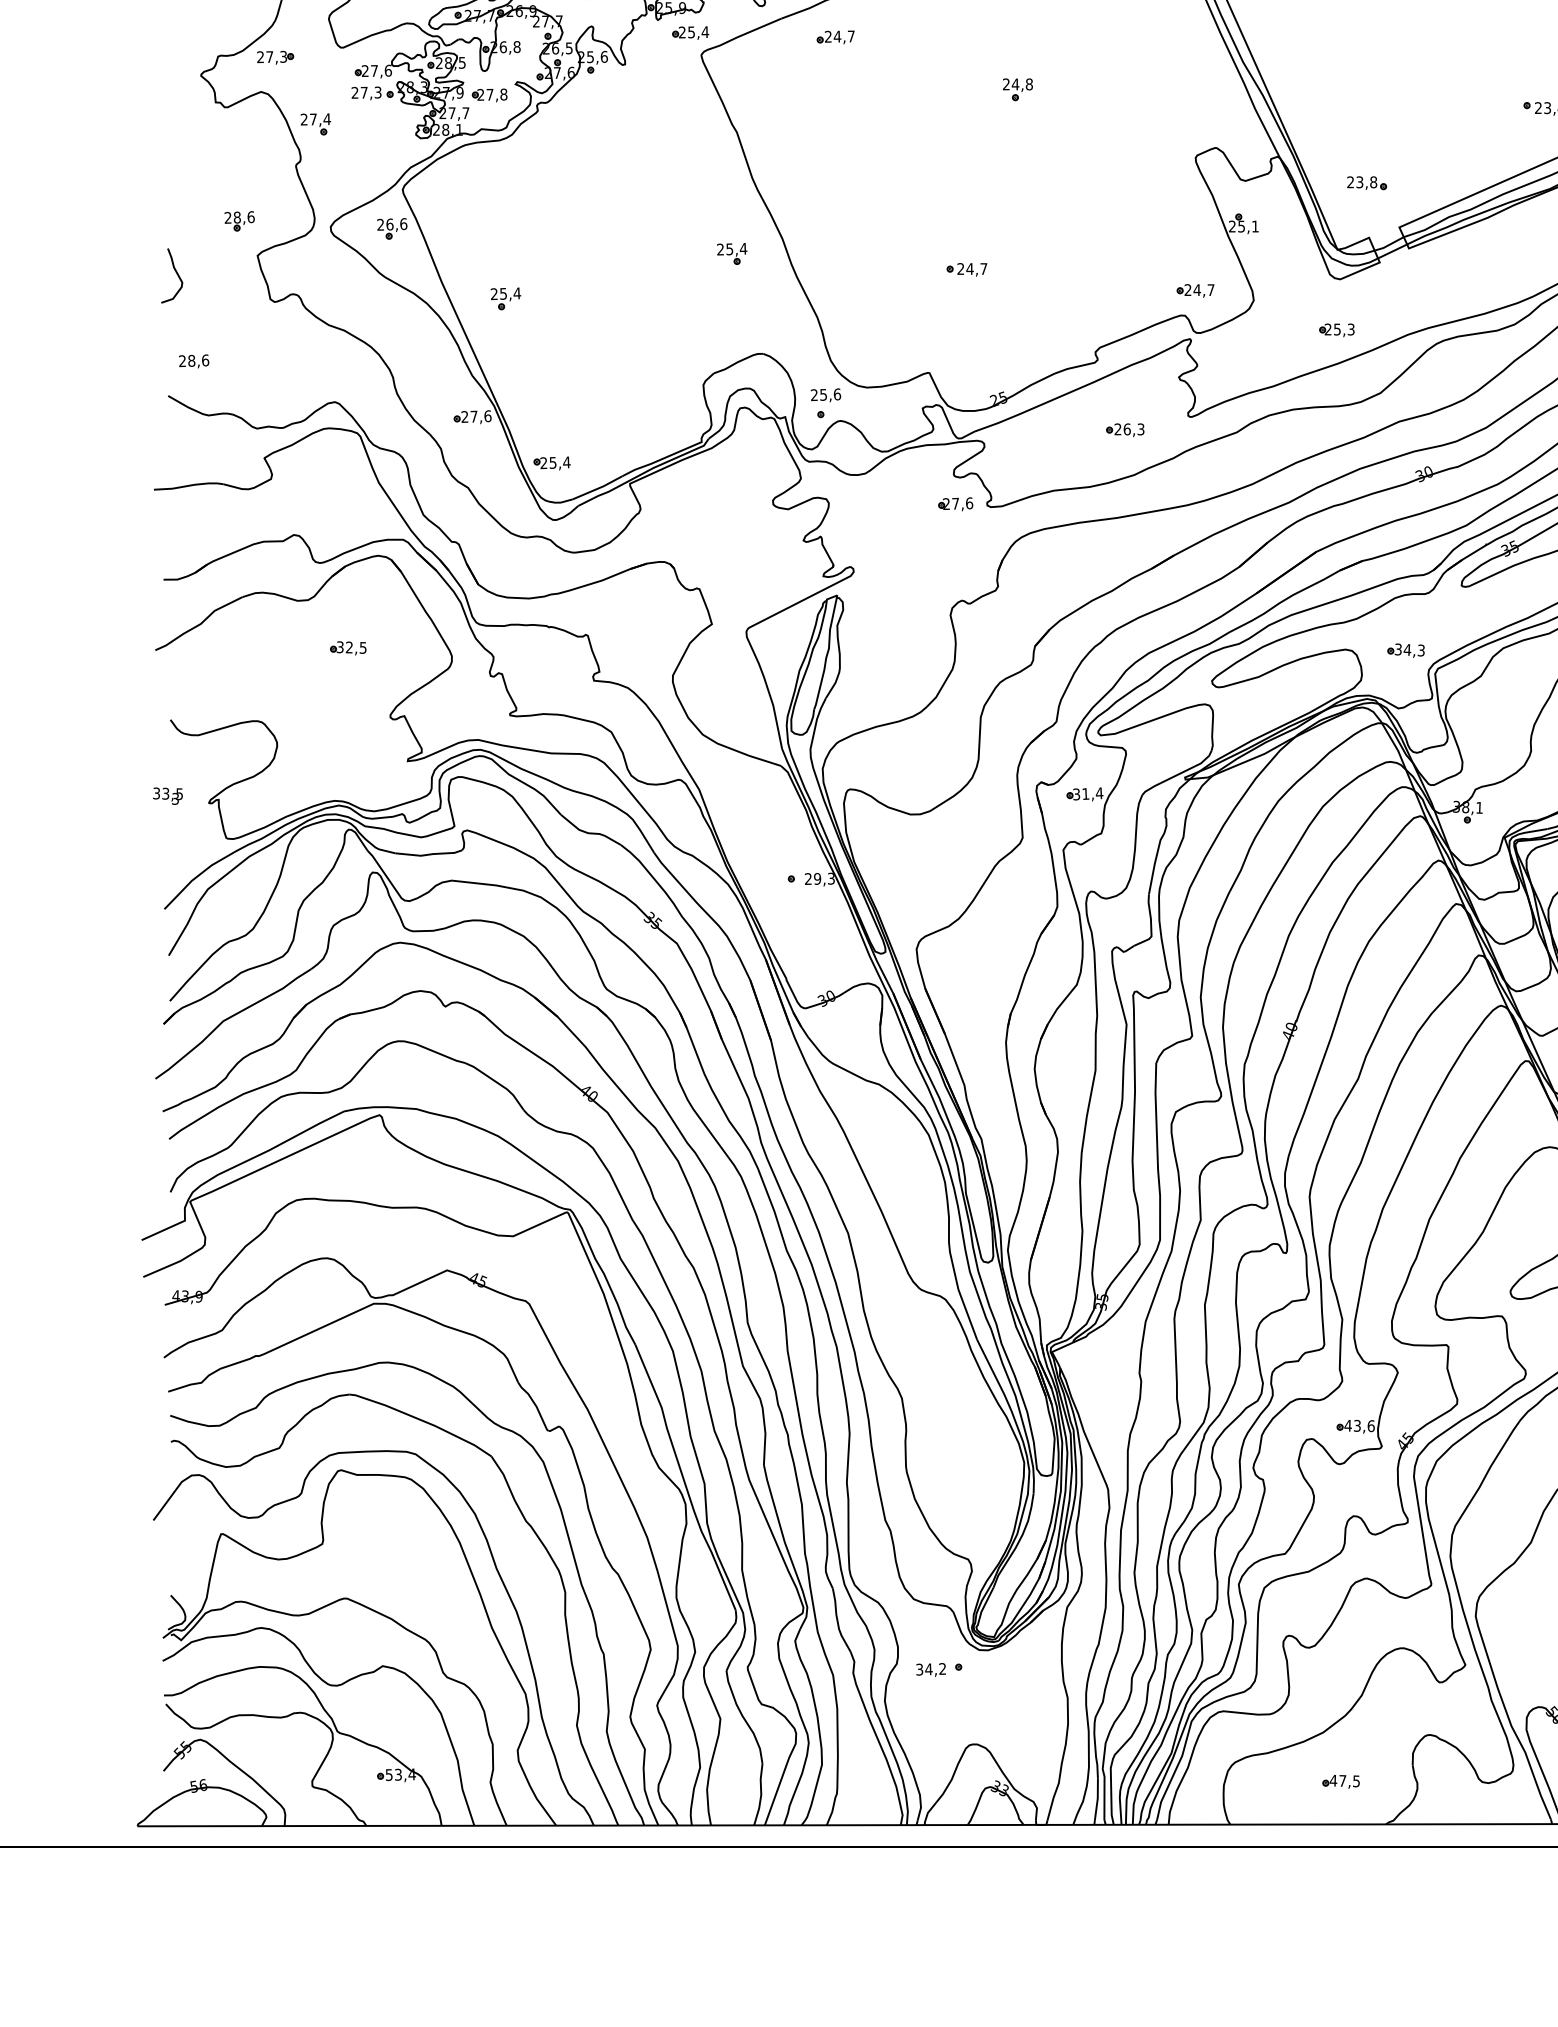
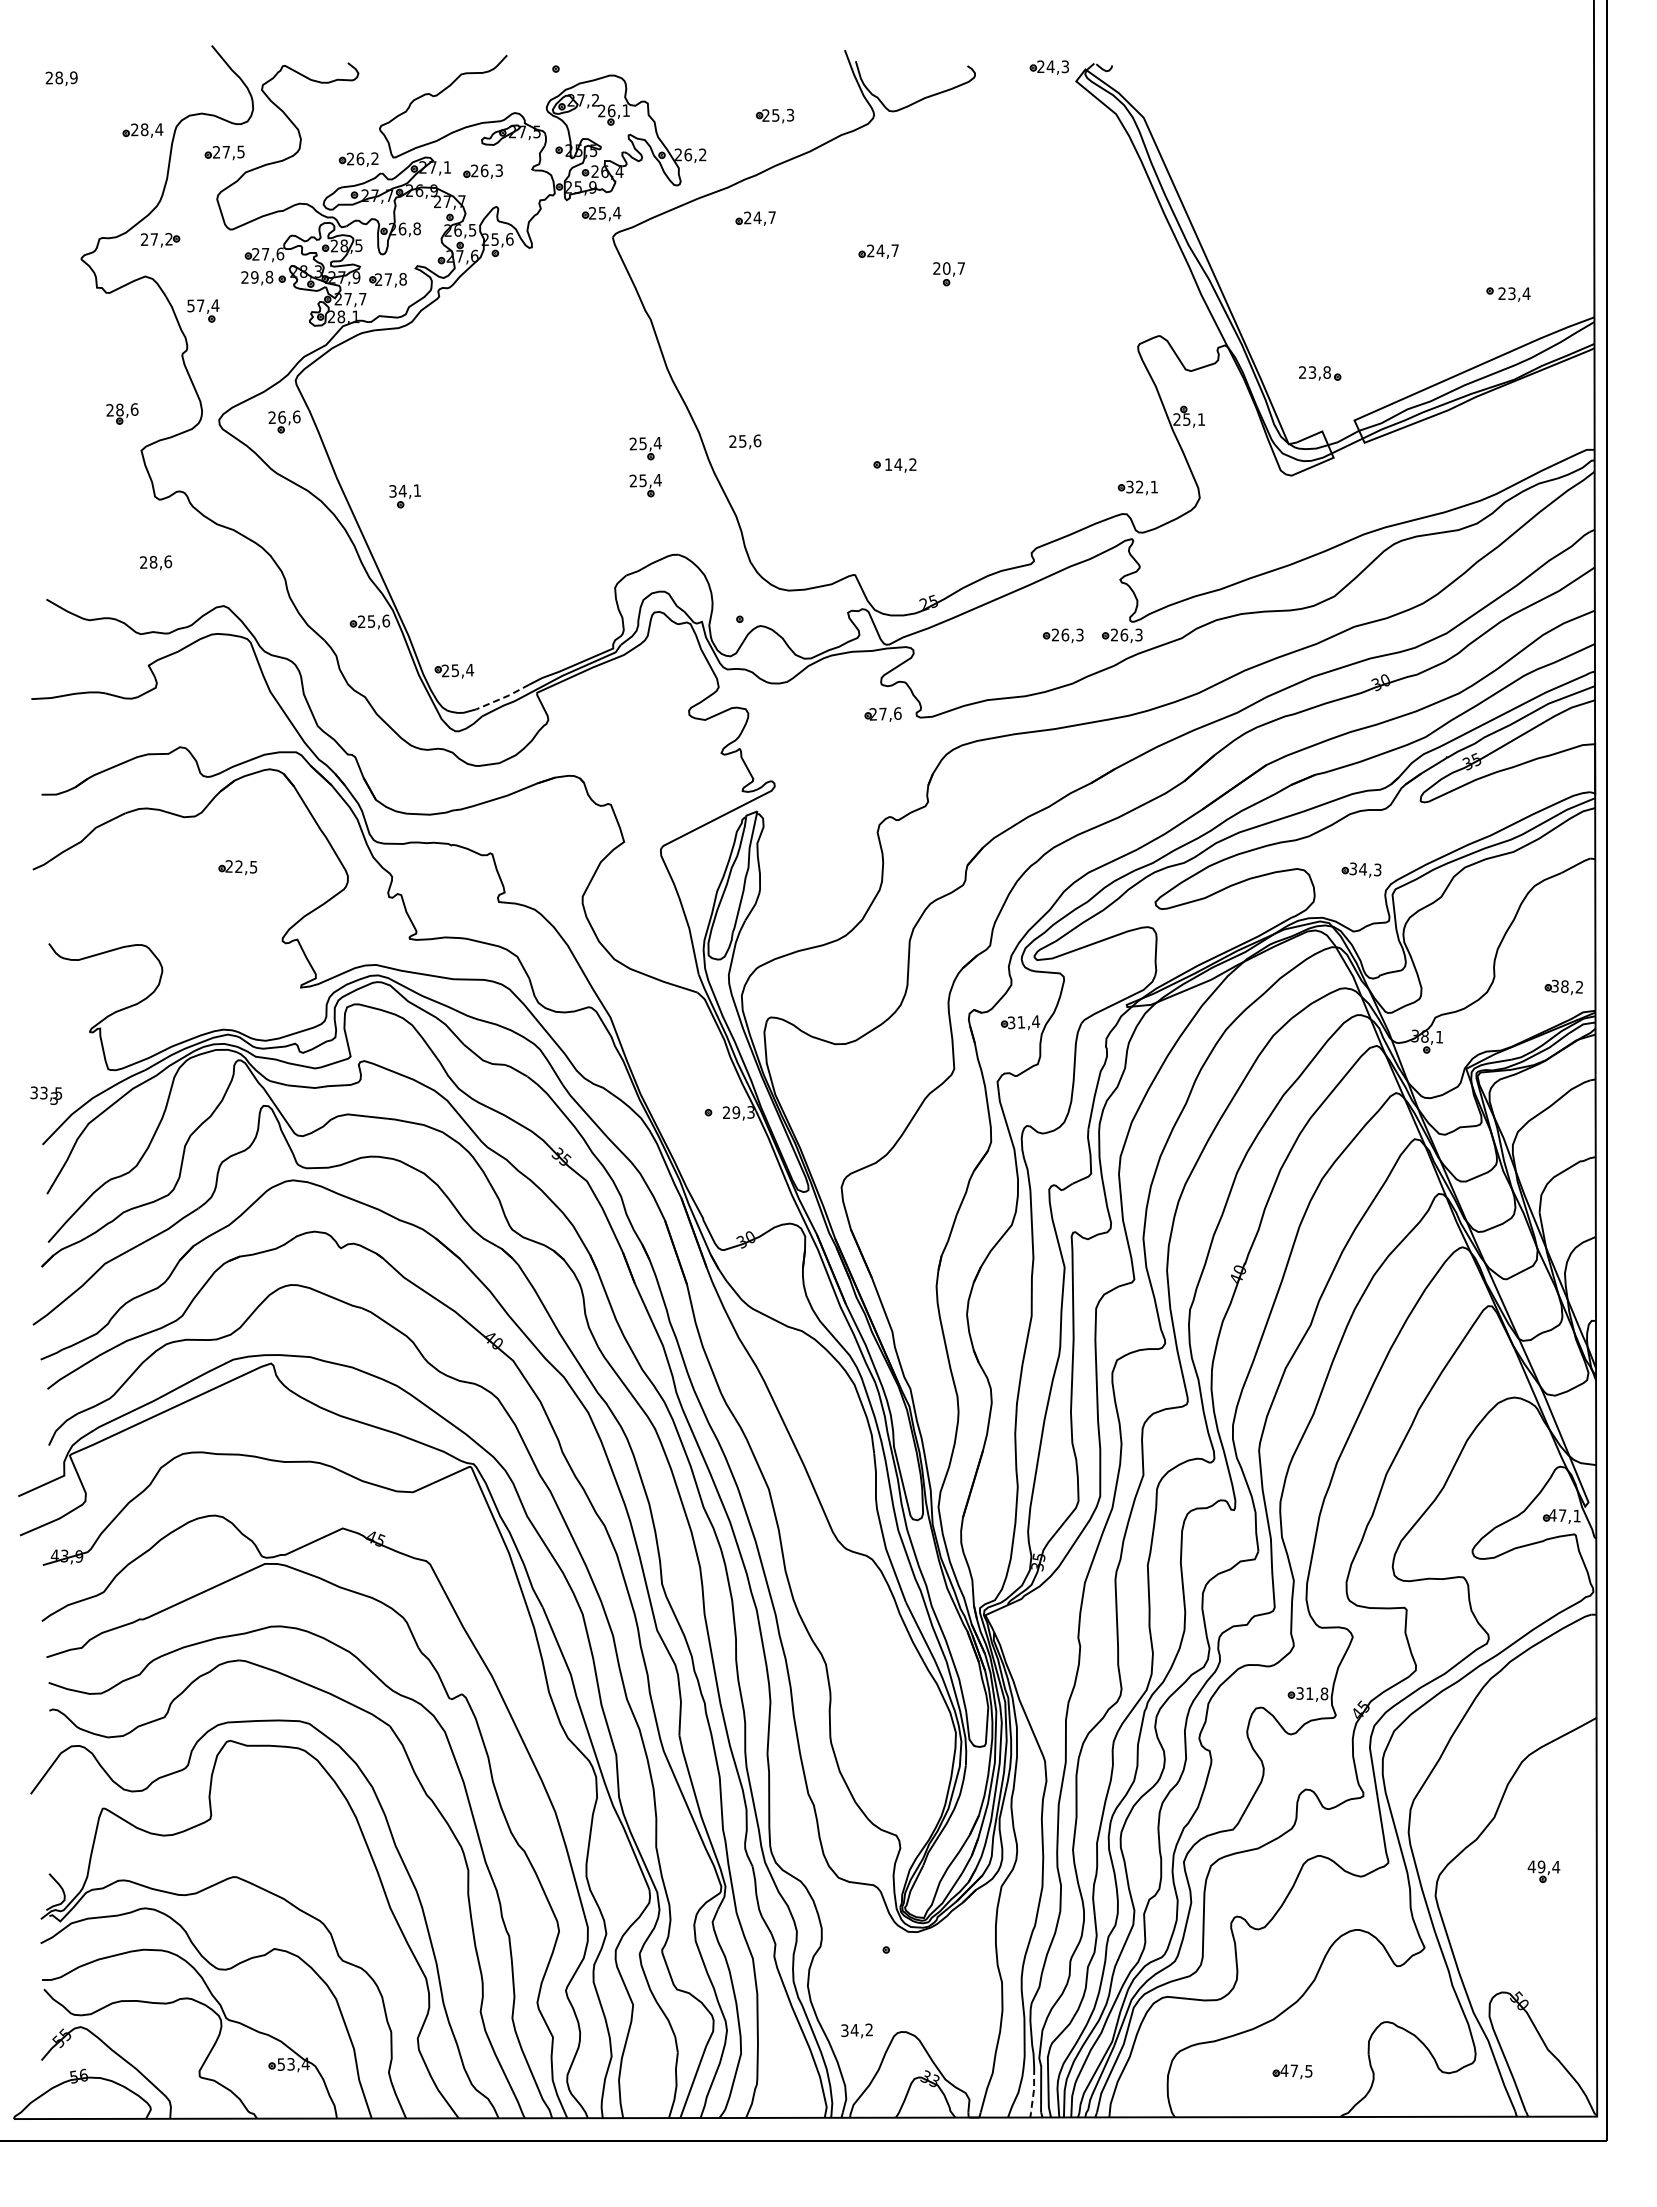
text: (283, 57) -> (168, 239), 27,3 -> 27,2
part: (951, 68) -> (878, 251), added
text: (1021, 84) -> (953, 268), 24,8 -> 20,7
text: (371, 92) -> (262, 277), 27,3 -> 29,8
text: (303, 119) -> (190, 305), 27,4 -> 57,4
text: (972, 268) -> (900, 464), 24,7 -> 14,2
curve: (175, 272) -> (54, 468), removed
part: (732, 288) -> (645, 485), added
text: (1198, 289) -> (1141, 486), 24,7 -> 32,1
text: (506, 293) -> (405, 490), 25,4 -> 34,1
part: (1336, 330) -> (1287, 529), removed
text: (194, 361) -> (156, 562), moved
text: (826, 395) -> (745, 441), moved
text: (474, 416) -> (371, 621), 27,6 -> 25,6
part: (1180, 429) -> (1121, 635), added
line: (598, 488) -> (503, 697), solid -> dashed
text: (339, 647) -> (228, 866), 32,5 -> 22,5
text: (168, 795) -> (46, 1095), moved
text: (1359, 1425) -> (1312, 1693), 43,6 -> 31,8
text: (930, 1669) -> (856, 2030), moved
line: (1097, 1799) -> (1033, 2090), solid -> dashed

